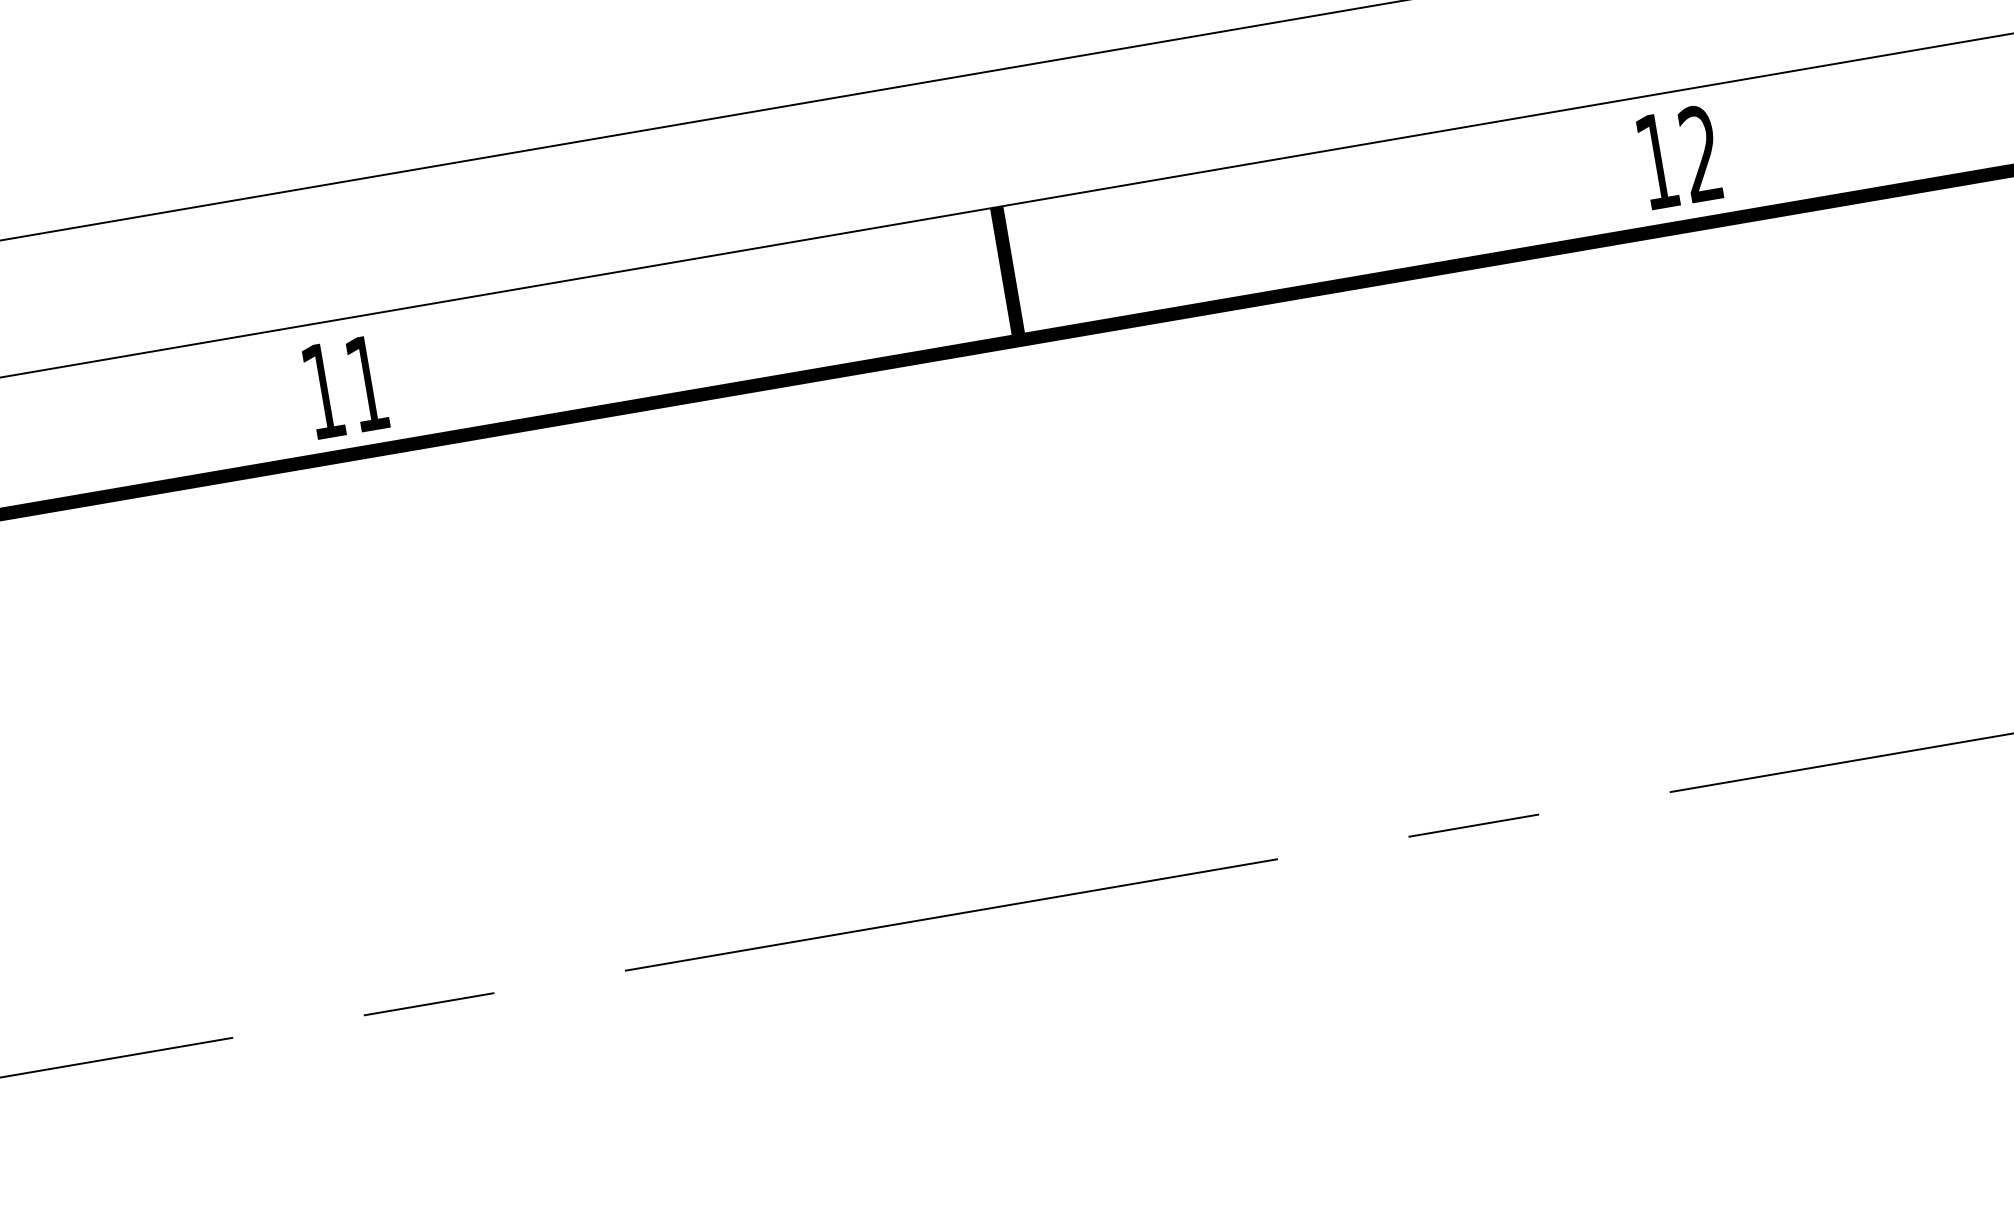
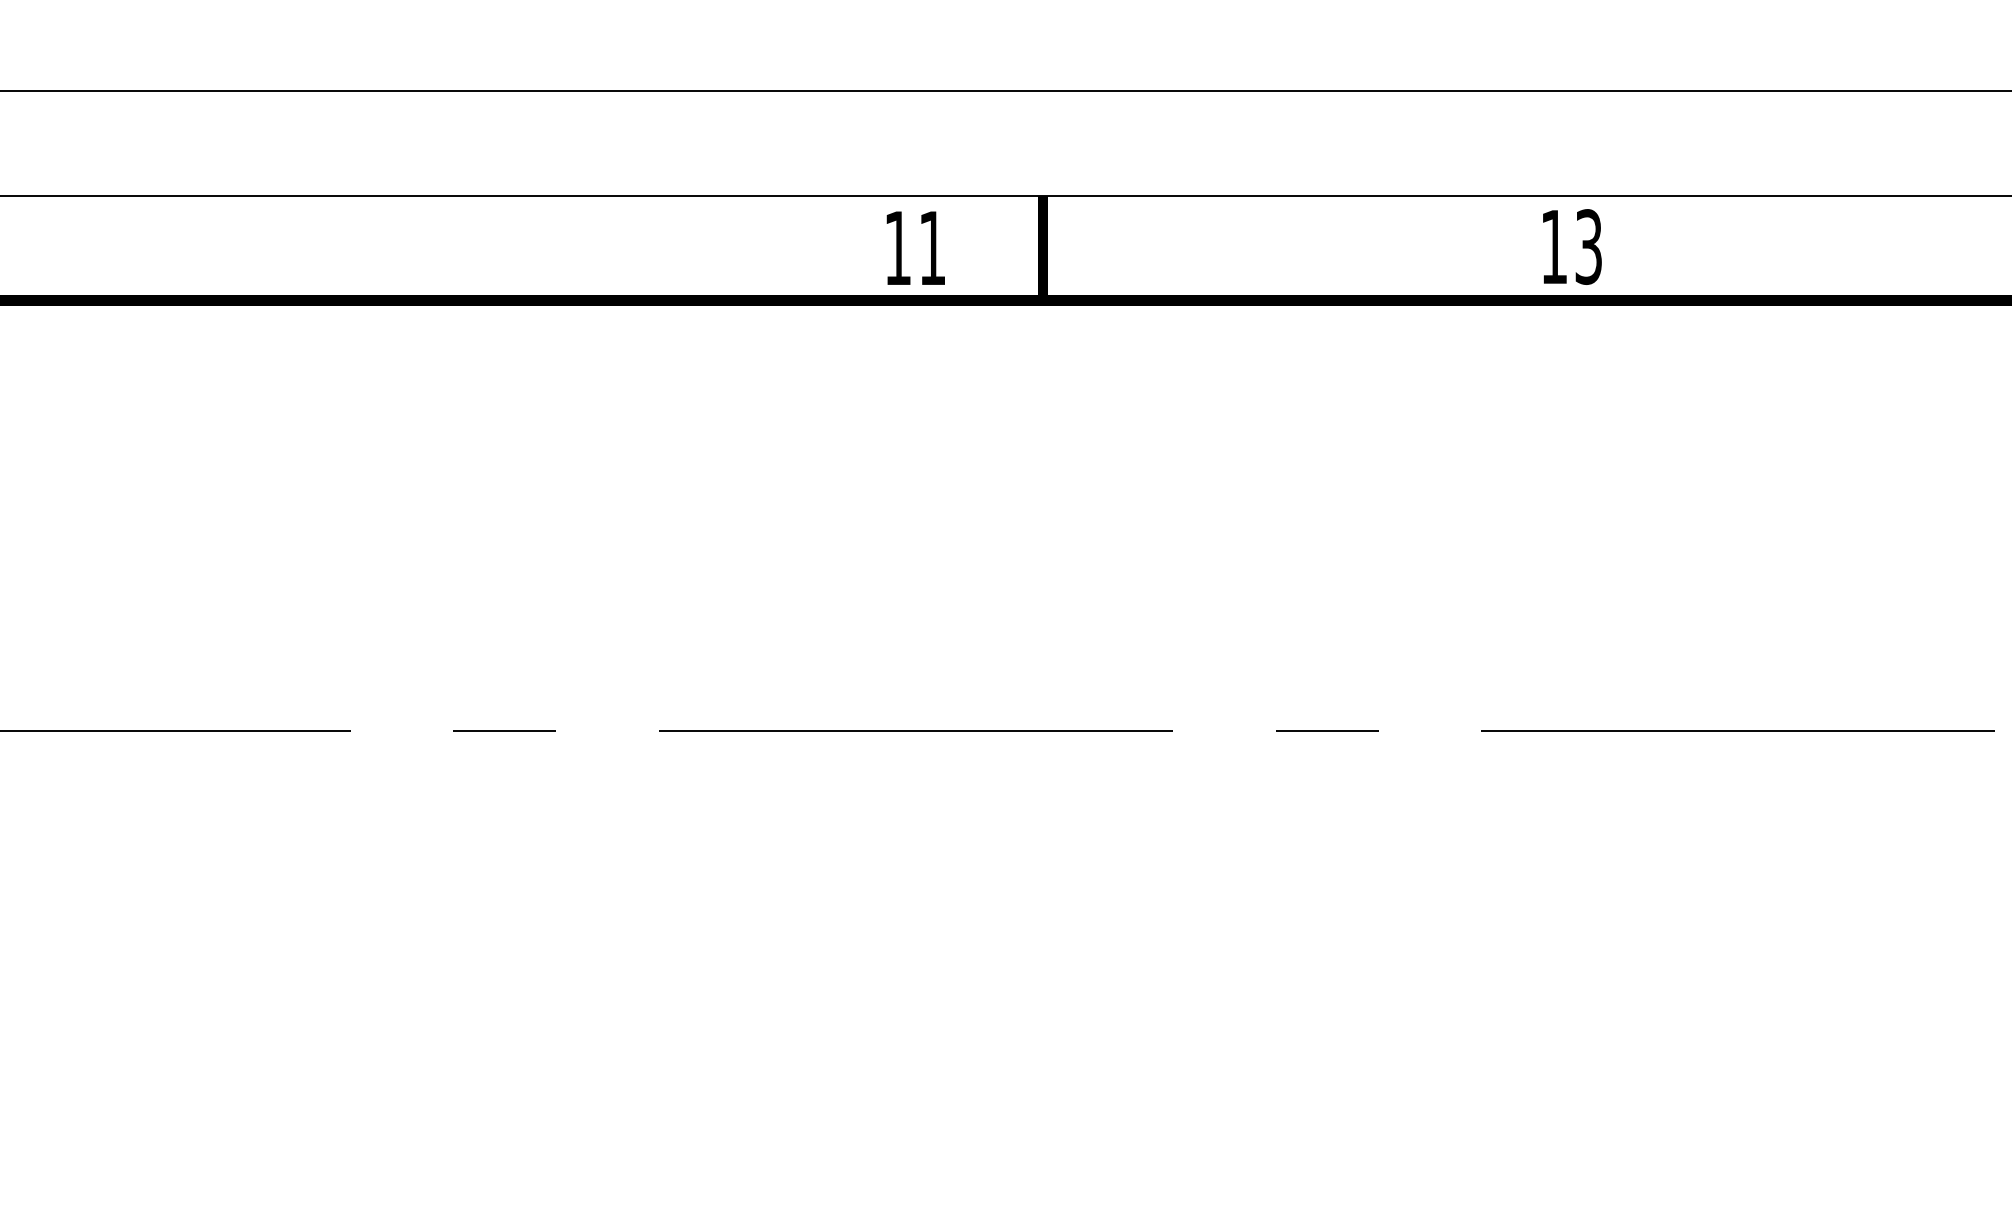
text: (1700, 153) -> (1588, 246), 12 -> 13
text: (345, 386) -> (915, 247), moved

